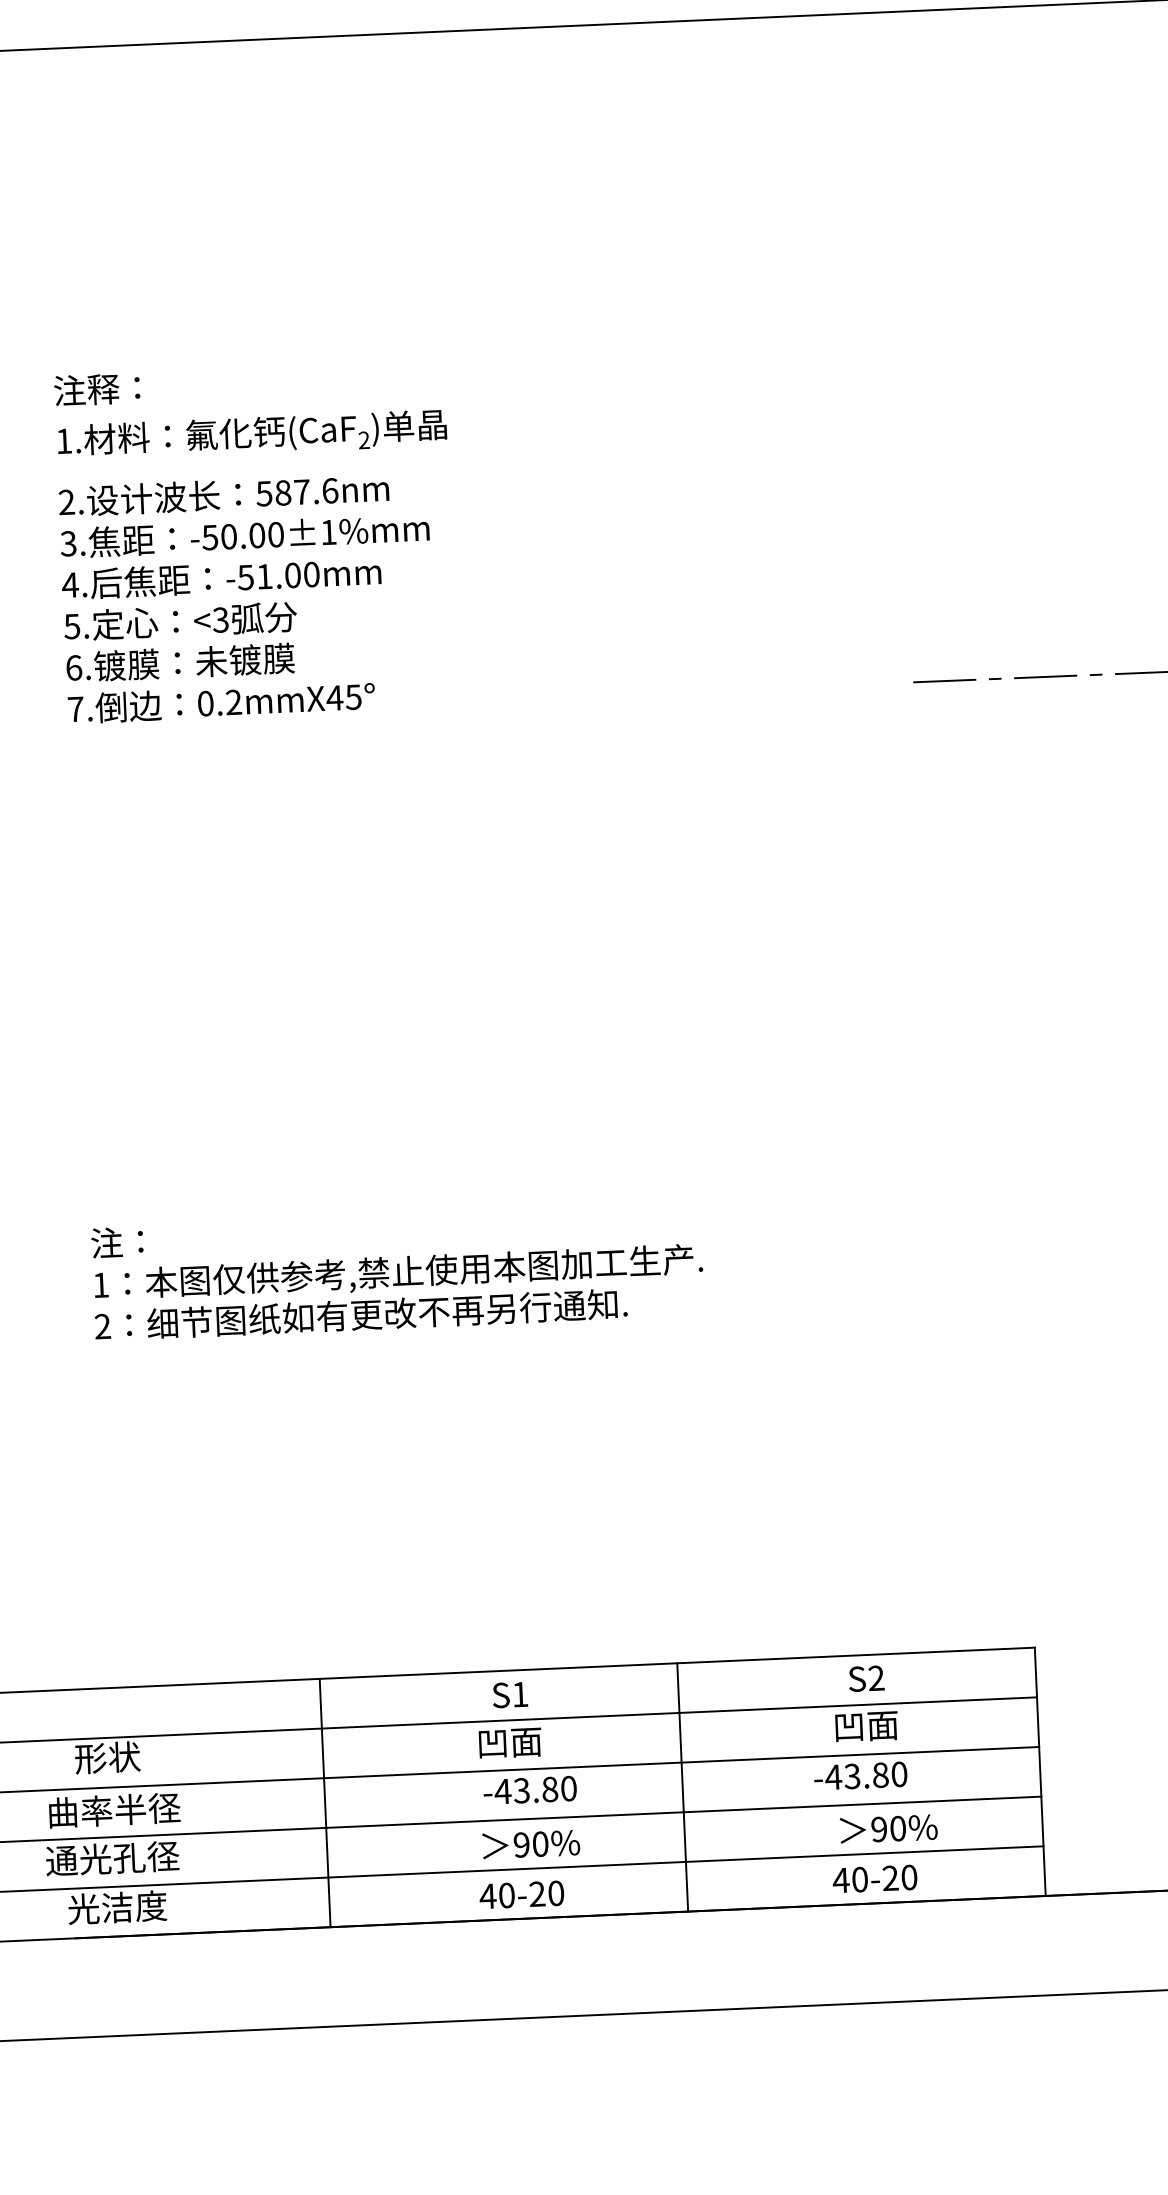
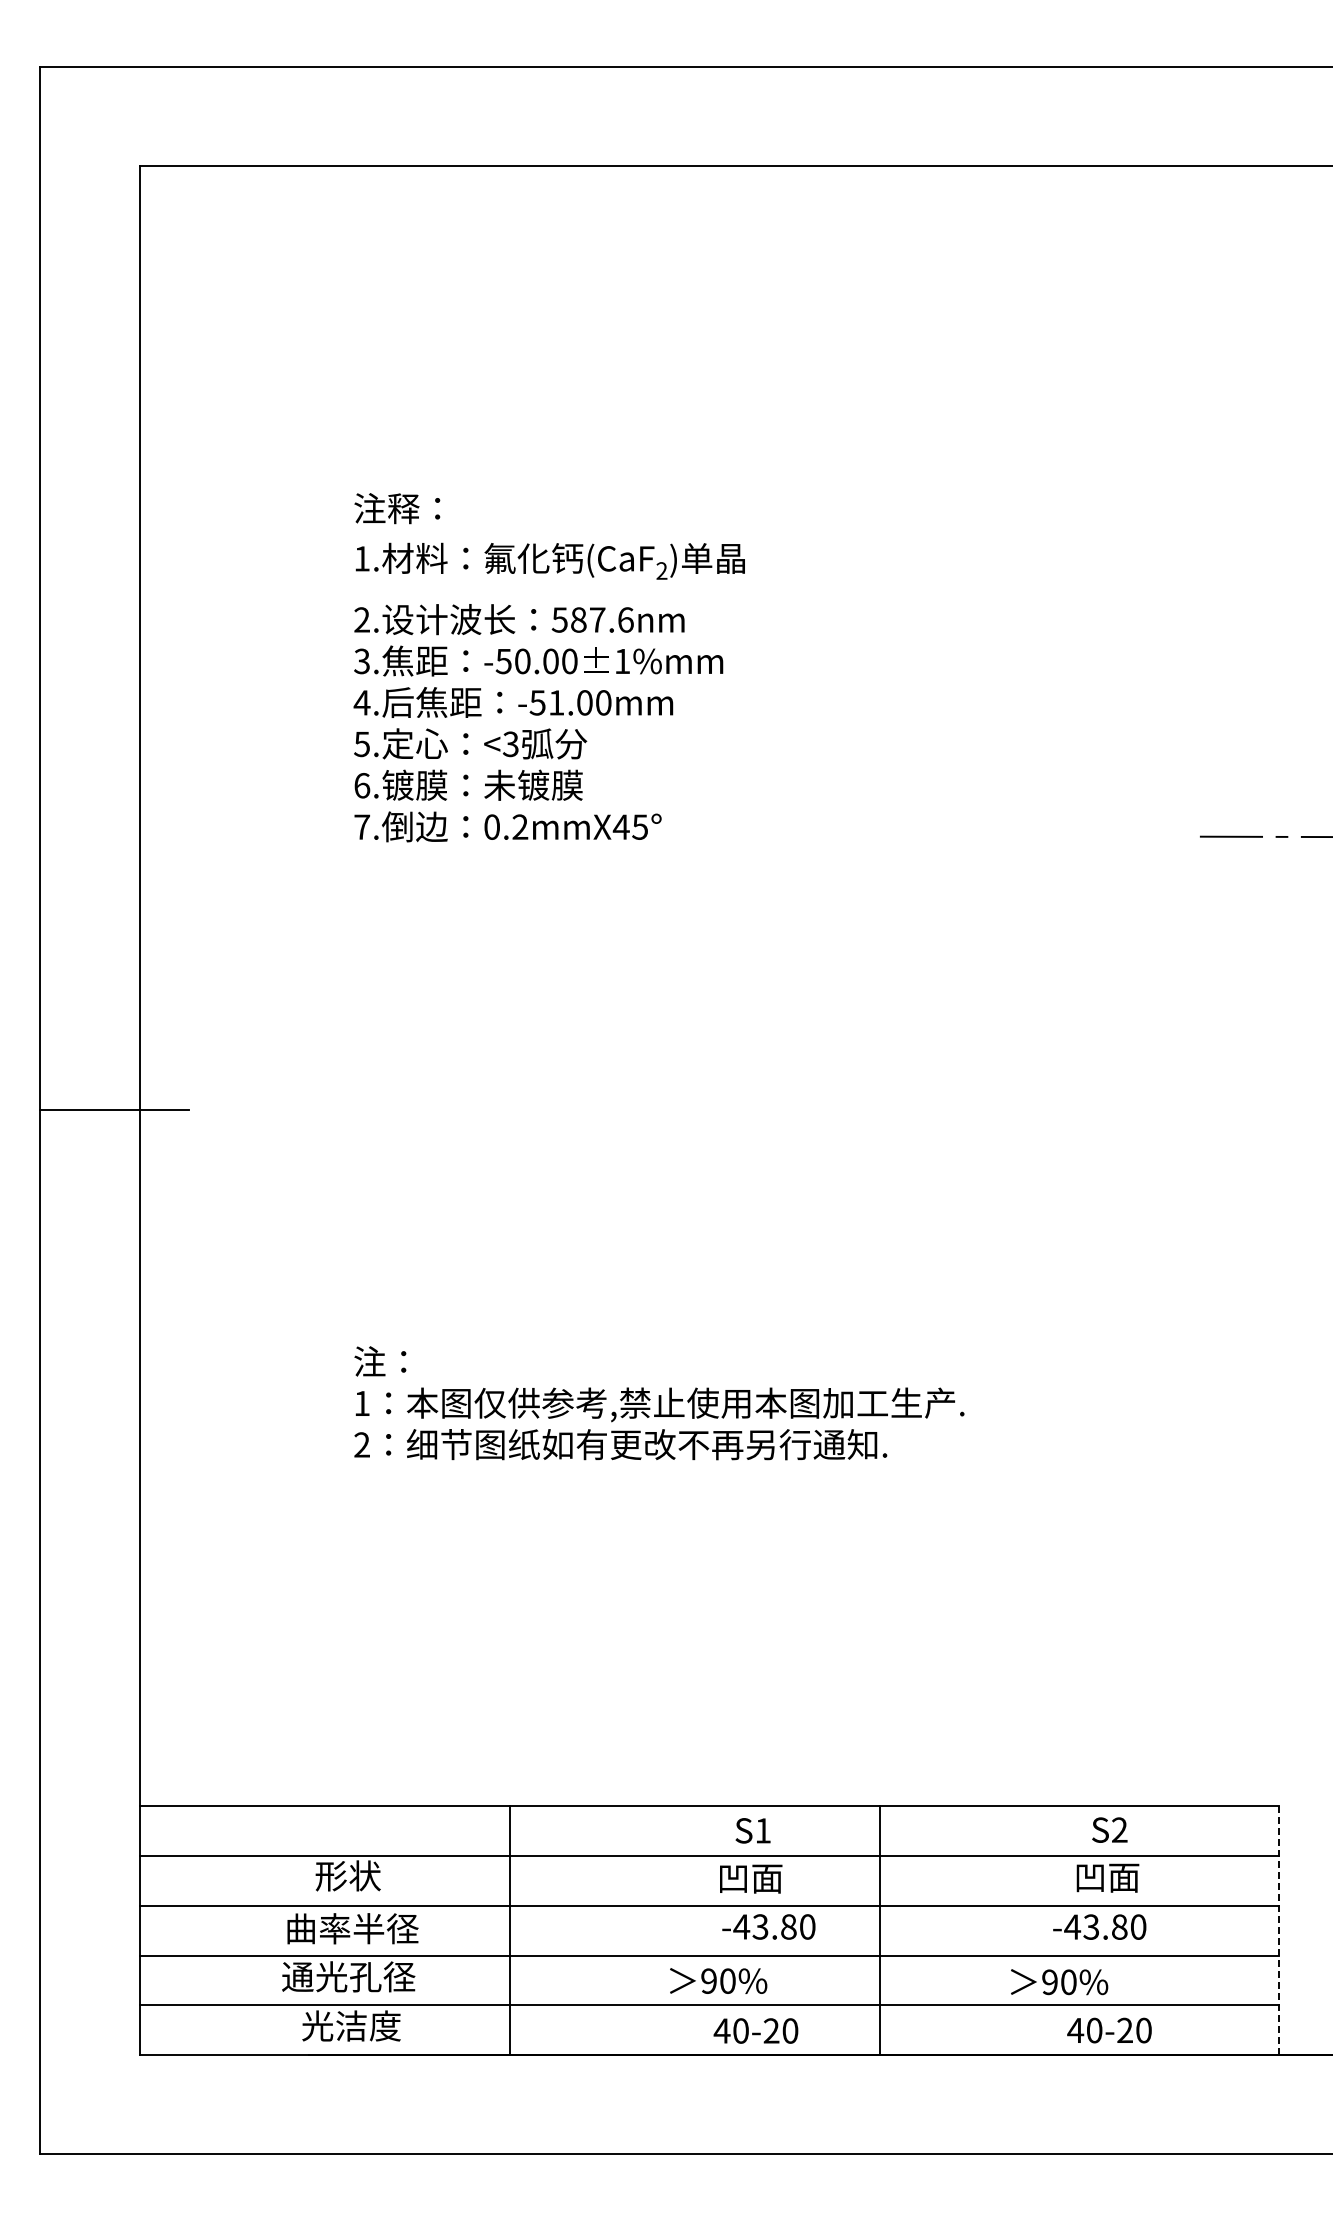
line: (1040, 1772) -> (1279, 1931), solid -> dashed
line: (682, 1787) -> (880, 1930), moved
line: (325, 1802) -> (509, 1930), moved
text: (888, 1829) -> (1059, 1982), moved
text: (531, 1843) -> (718, 1980), moved

